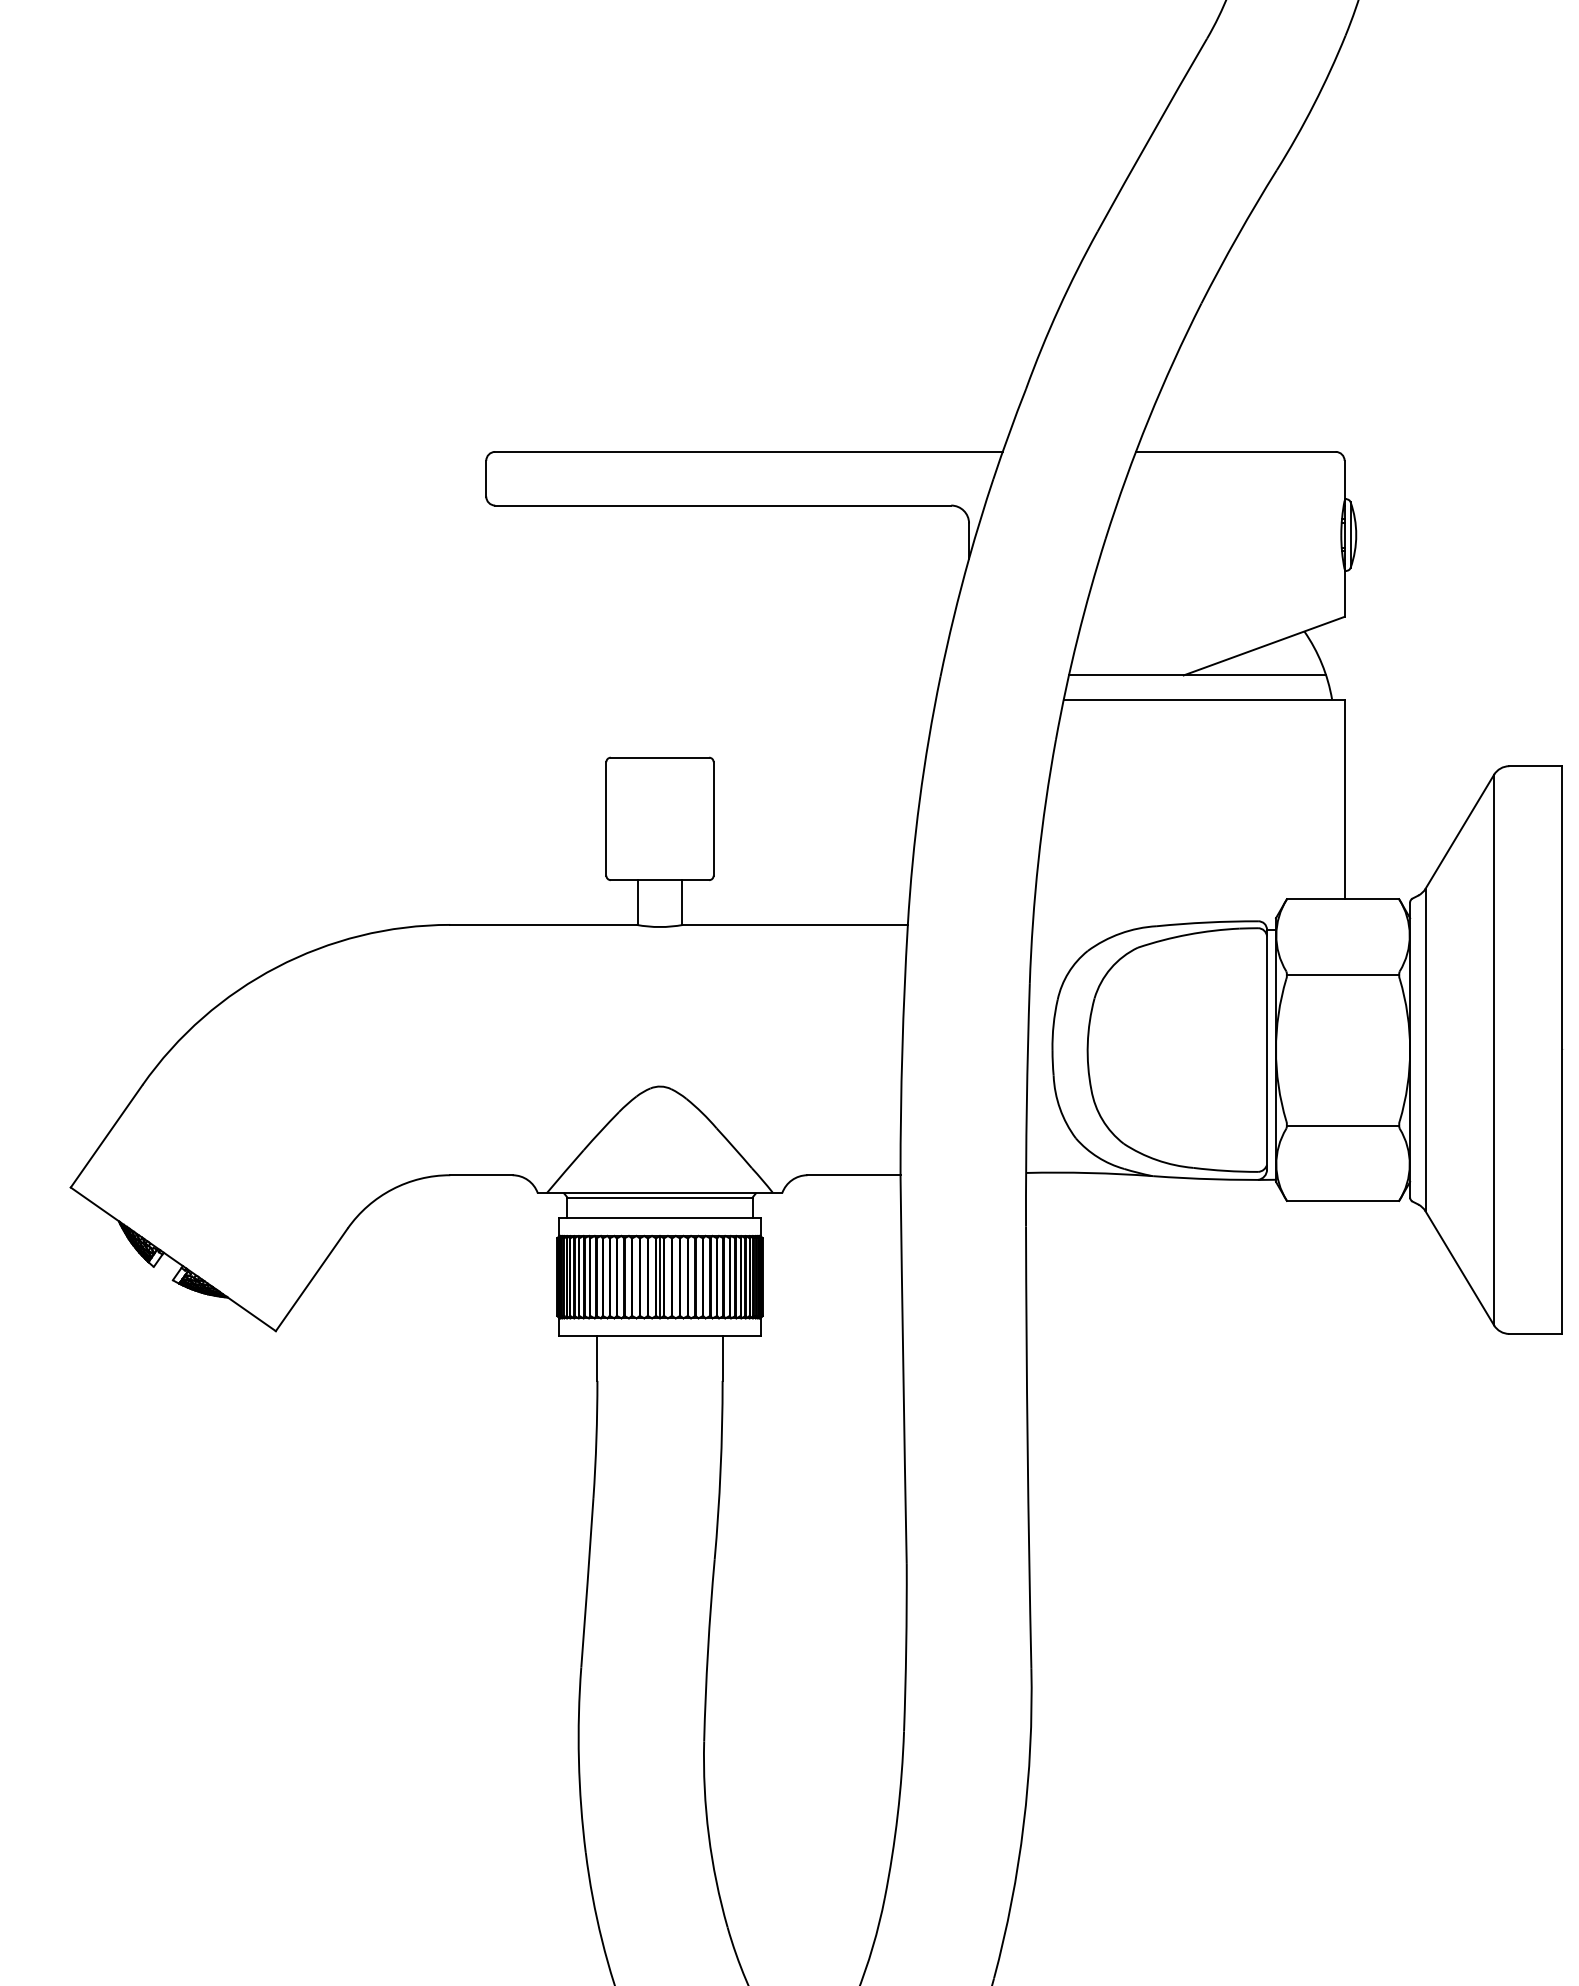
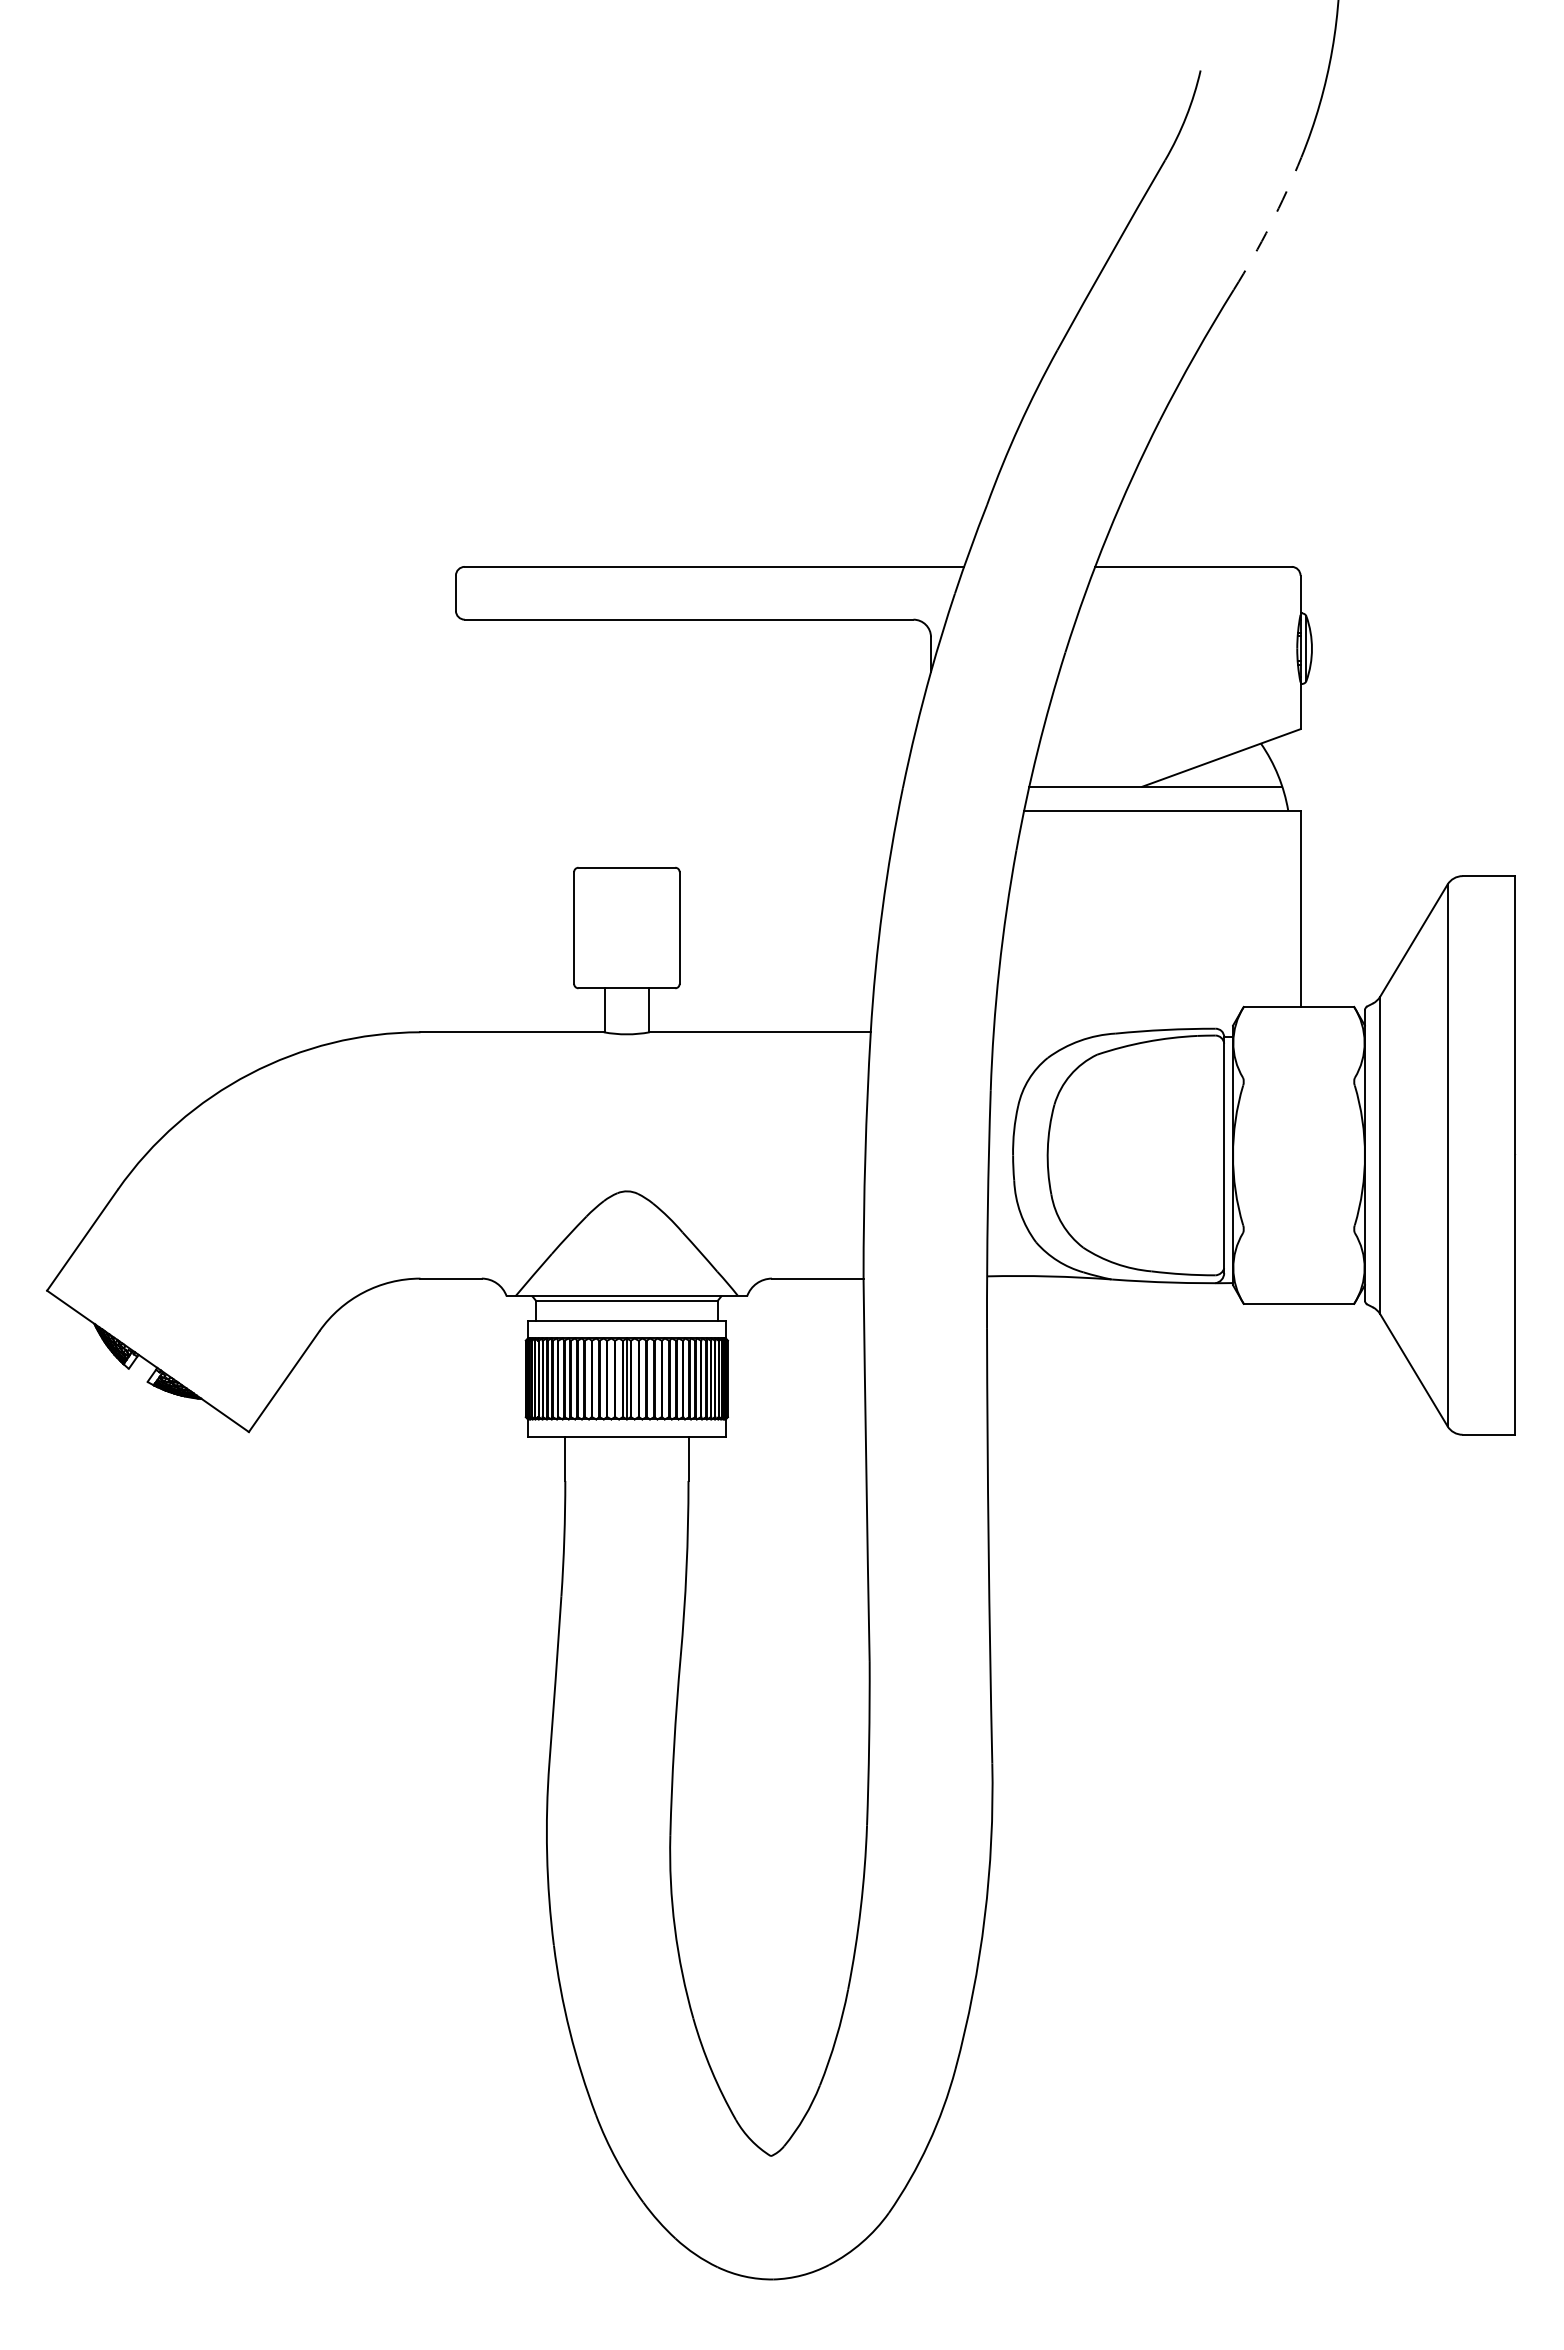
arc: (1314, 104) -> (1270, 225), solid -> dashed
line: (1342, 974) -> (1298, 1081), removed
line: (1342, 1125) -> (1298, 1229), removed

